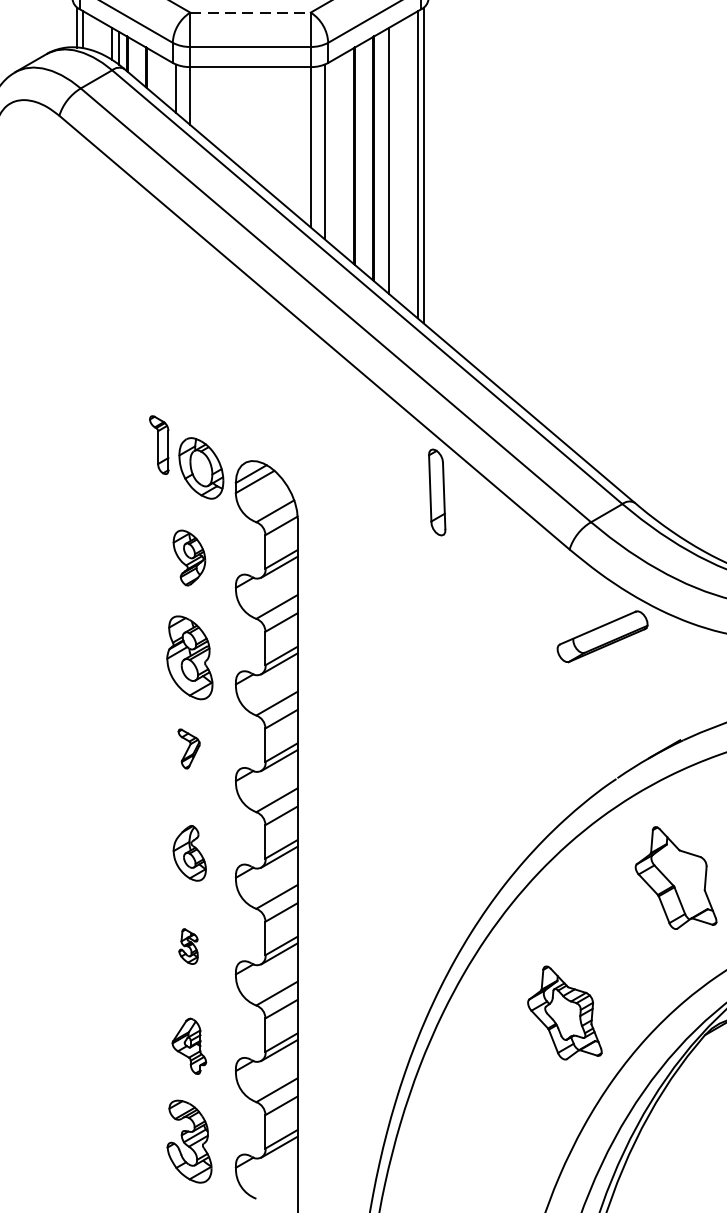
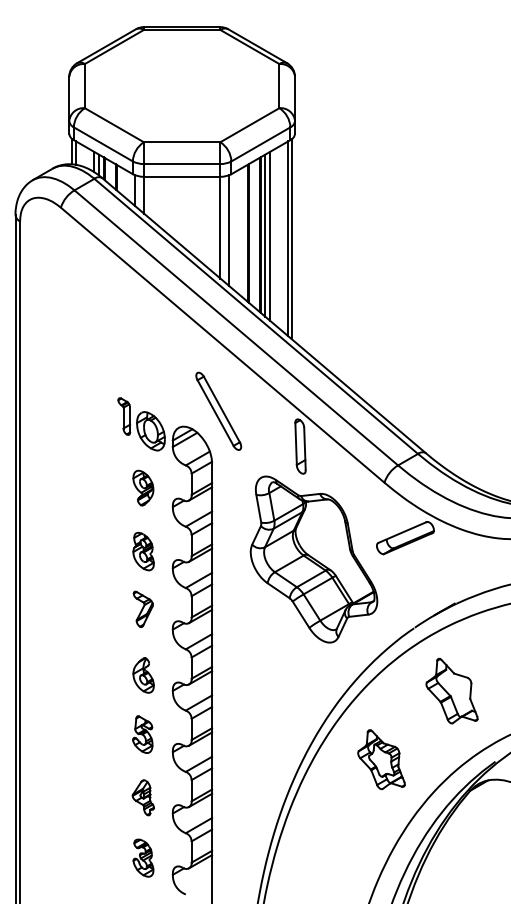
line: (251, 12) -> (182, 142), dashed -> solid
line: (381, 159) -> (265, 235), added
part: (307, 435) -> (218, 410), added
part: (189, 657) -> (143, 551), size x0.71
part: (457, 670) -> (313, 559), added
part: (188, 747) -> (142, 608), size x1.43
part: (188, 946) -> (142, 734), size x1.67
part: (564, 1012) -> (381, 759), moved
part: (189, 1140) -> (143, 857), size x0.71

